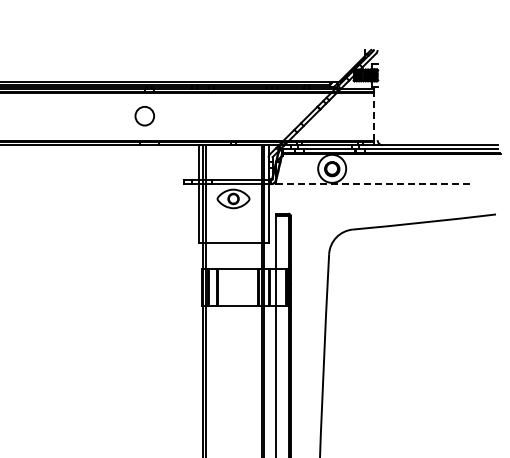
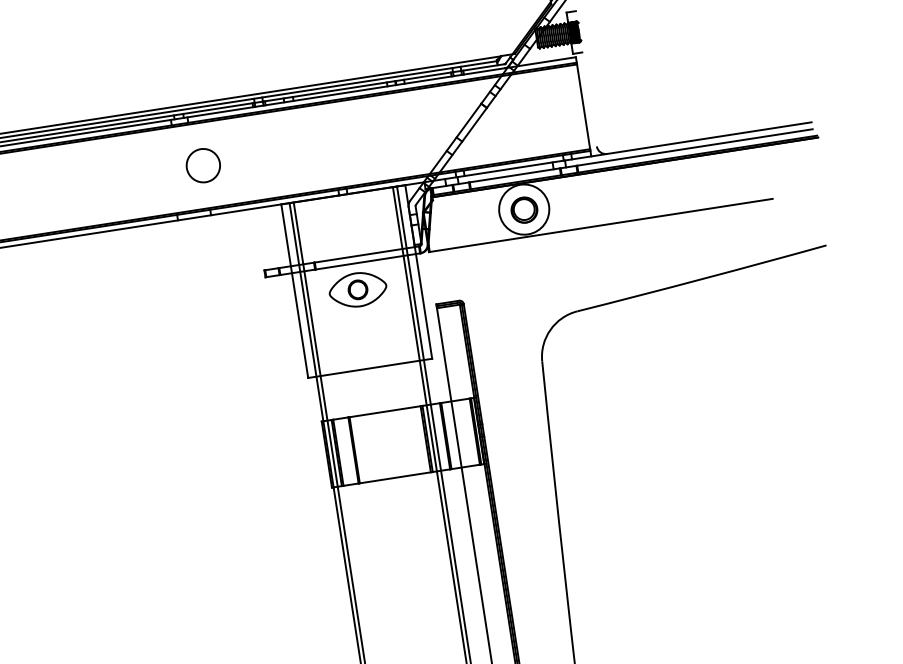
circle: (144, 116) -> (202, 166), moved
line: (373, 117) -> (583, 107), dashed -> solid
line: (373, 184) -> (601, 225), dashed -> solid

